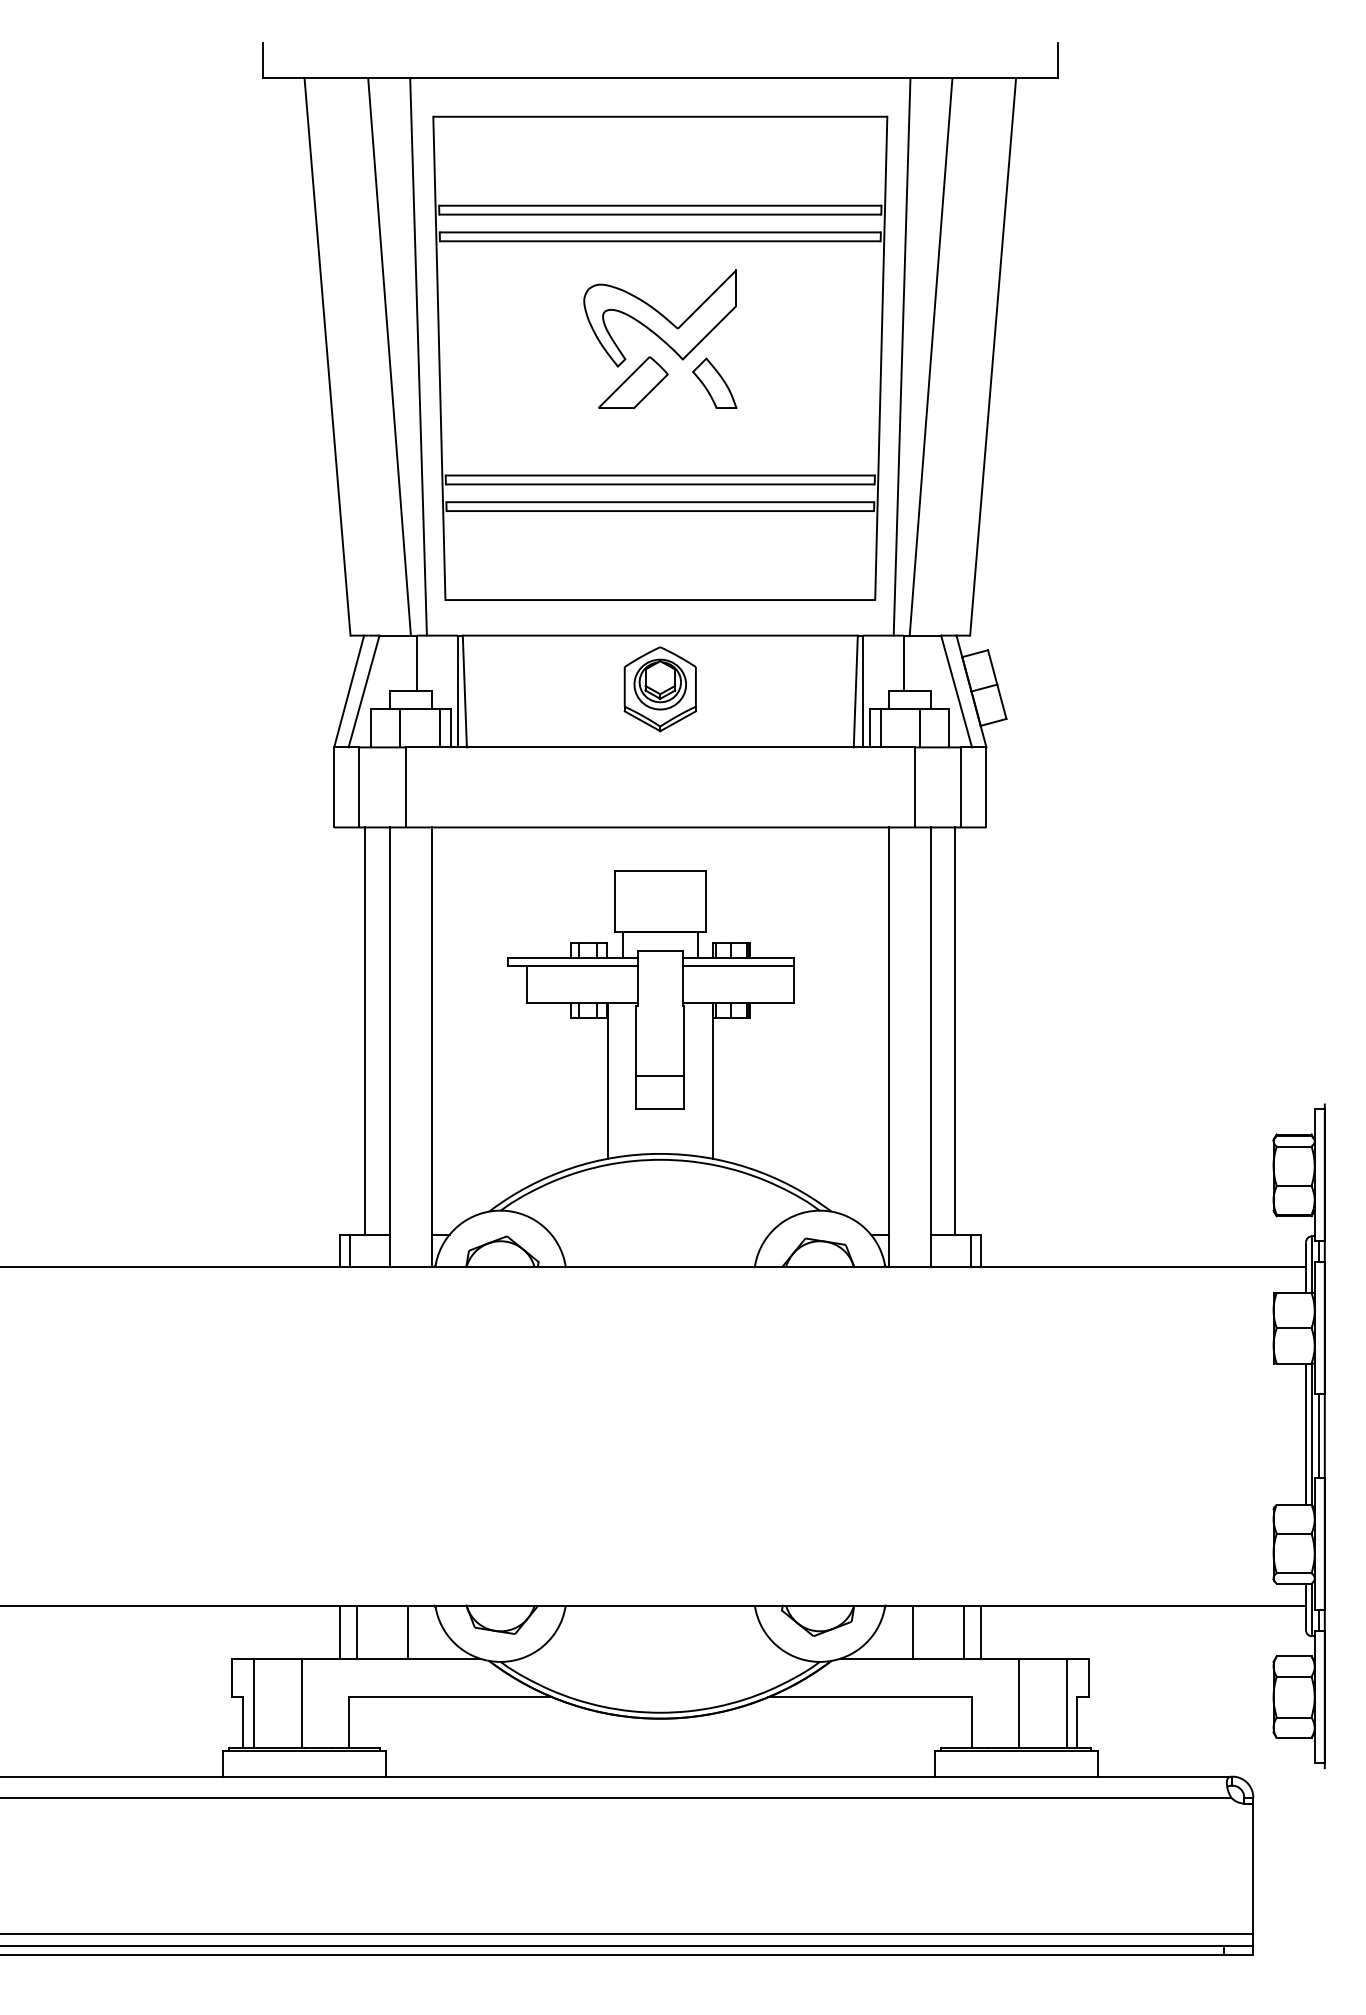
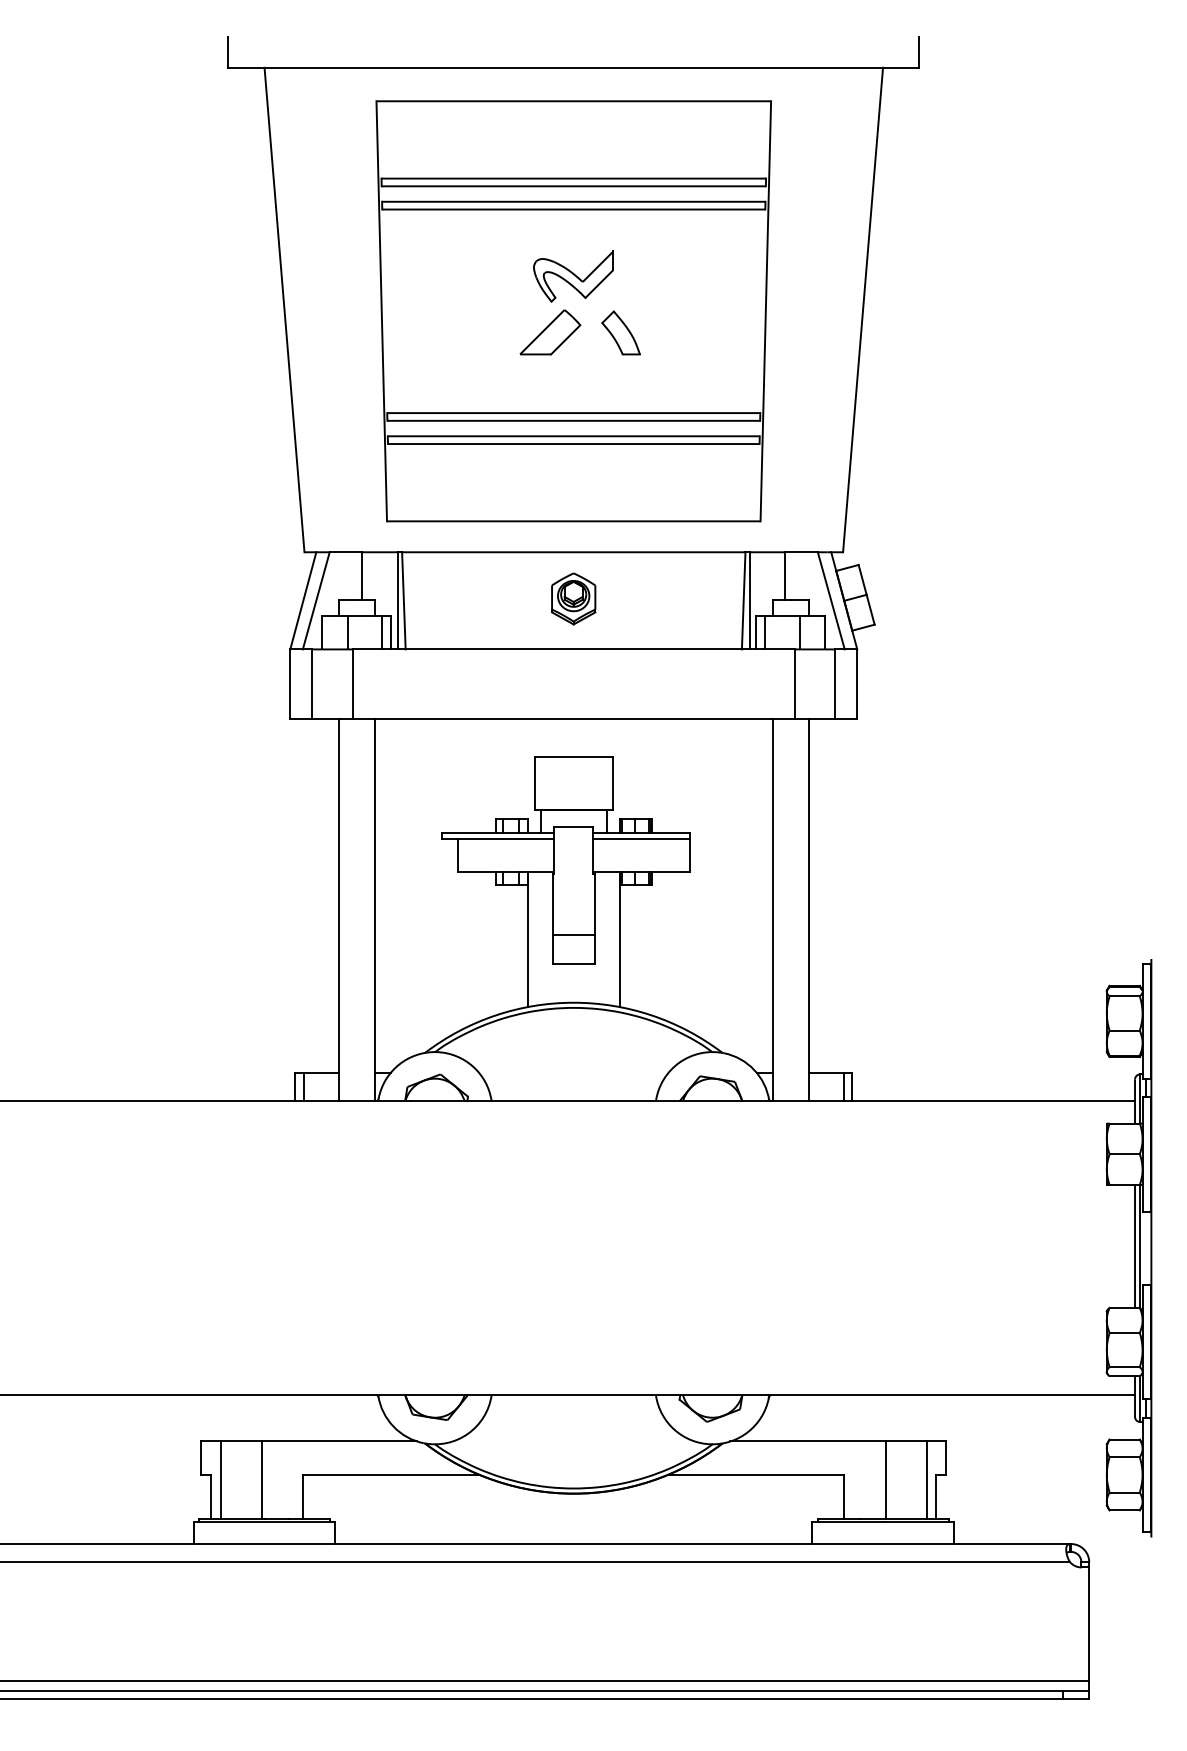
part: (659, 318) -> (573, 276), size x0.6
line: (389, 356) -> (338, 309), removed
line: (418, 356) -> (363, 309), removed
line: (901, 356) -> (783, 309), removed
line: (930, 356) -> (808, 309), removed
part: (659, 689) -> (573, 599), size x0.7
line: (365, 1030) -> (317, 895), removed
line: (955, 1030) -> (830, 895), removed
line: (1318, 1436) -> (1145, 1248), removed
line: (340, 1631) -> (295, 1417), removed
line: (356, 1631) -> (309, 1417), removed
line: (408, 1631) -> (354, 1417), removed
line: (912, 1631) -> (792, 1417), removed
line: (963, 1631) -> (837, 1417), removed
line: (980, 1631) -> (852, 1417), removed

